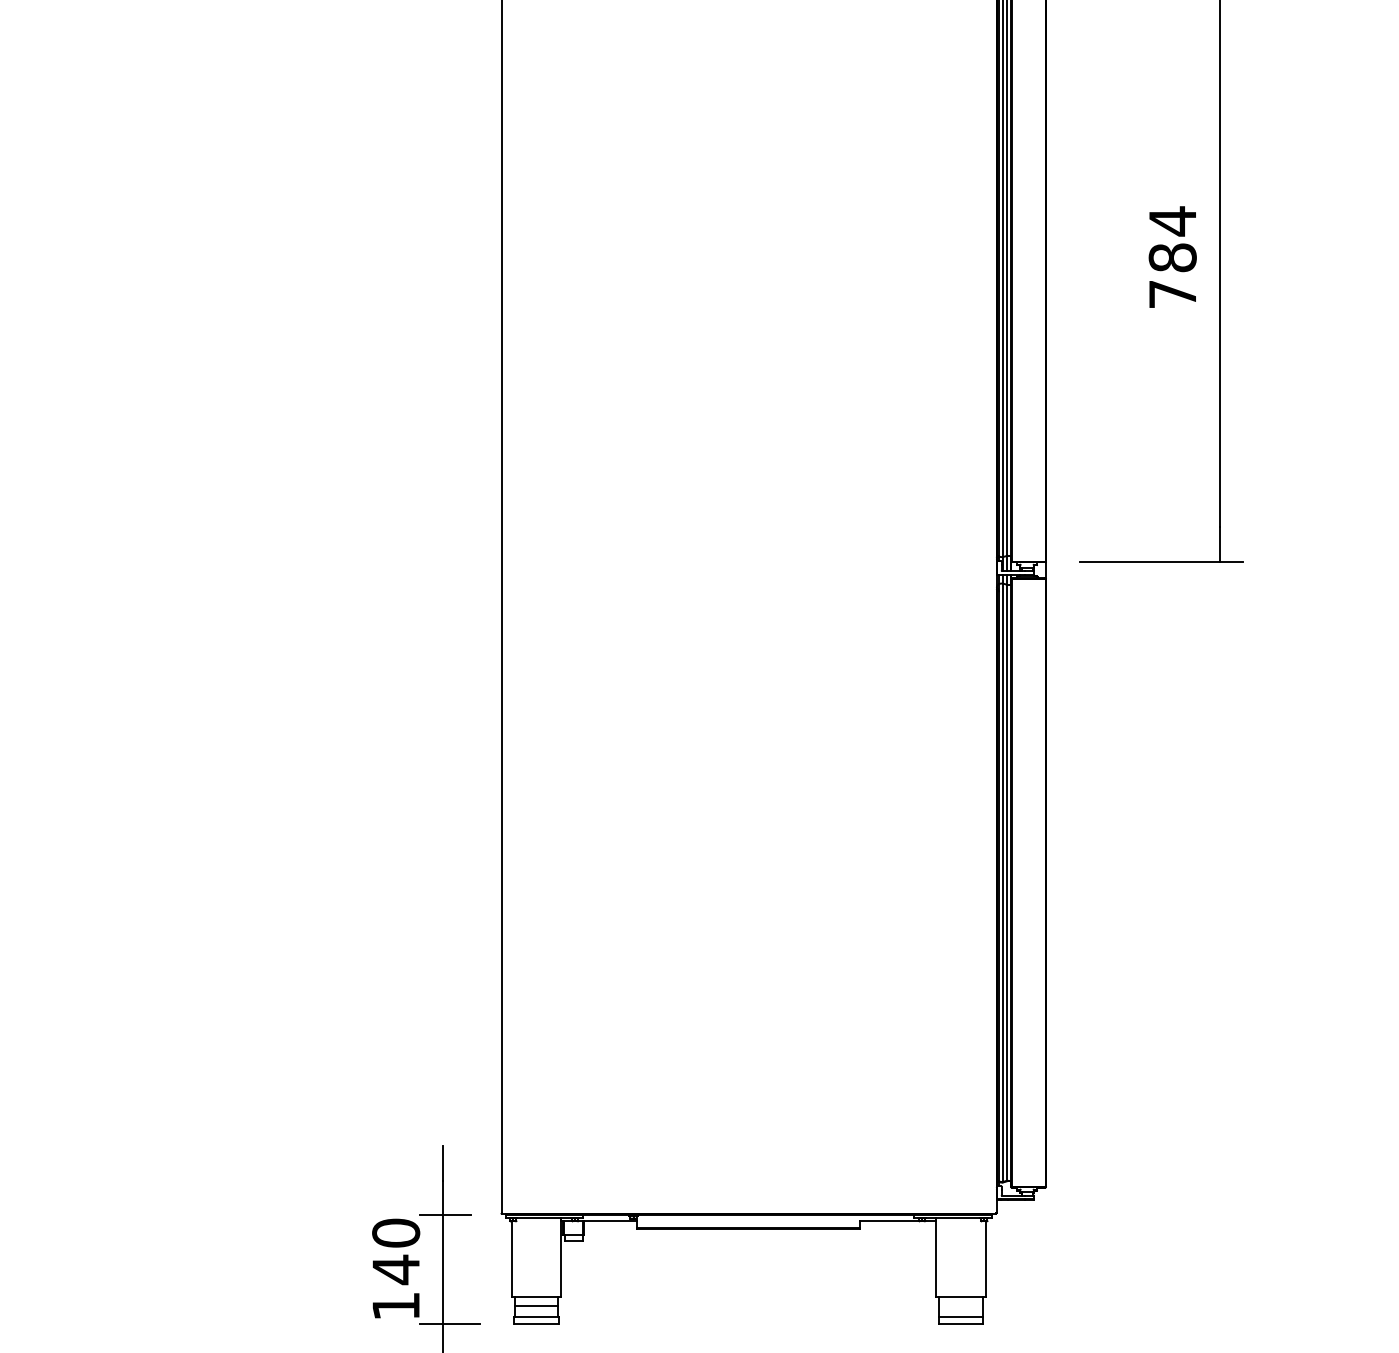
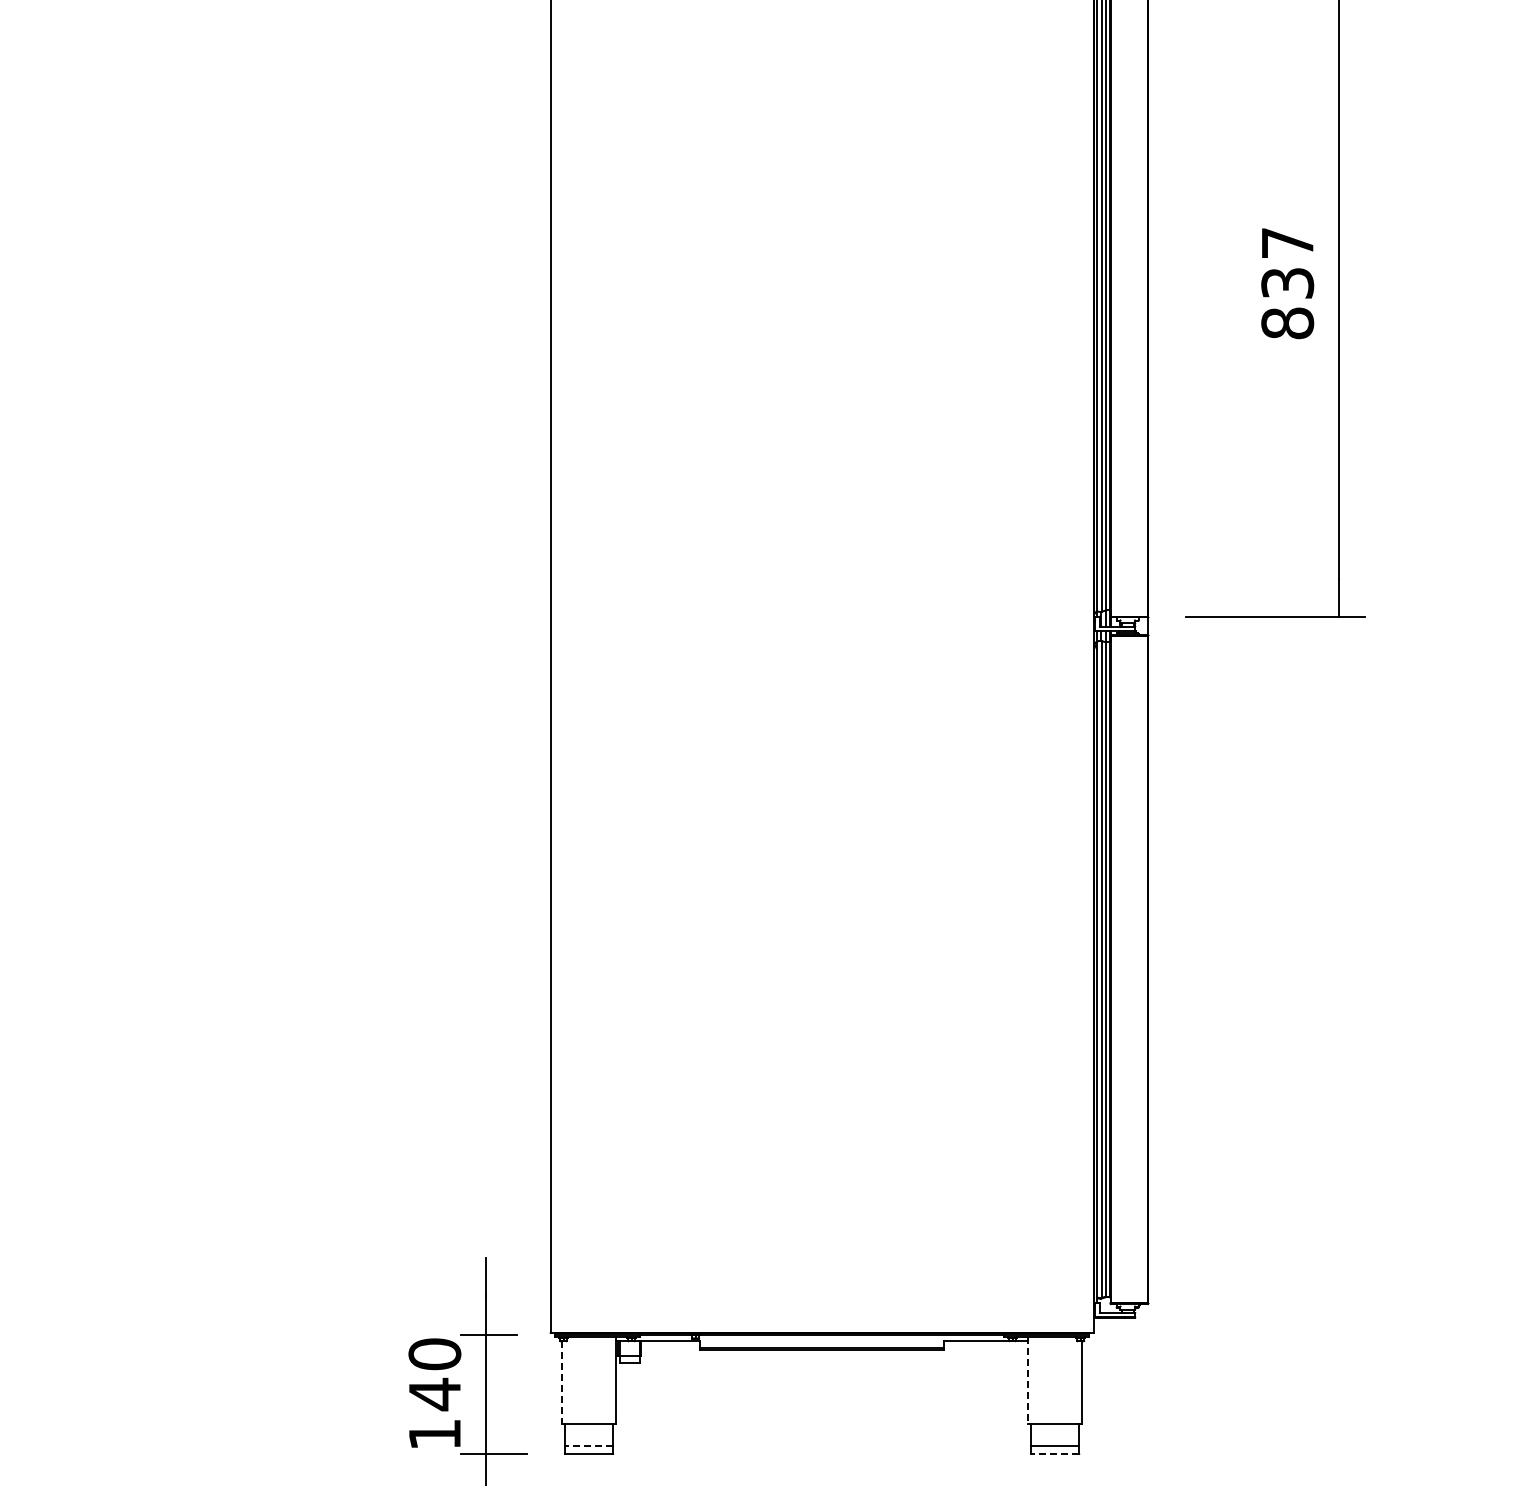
text: (1172, 257) -> (1287, 282), 784 -> 837
line: (936, 1257) -> (1028, 1381), solid -> dashed
line: (512, 1258) -> (562, 1382), solid -> dashed
line: (536, 1306) -> (588, 1434), removed
line: (536, 1317) -> (588, 1446), solid -> dashed
line: (961, 1324) -> (1055, 1454), solid -> dashed

